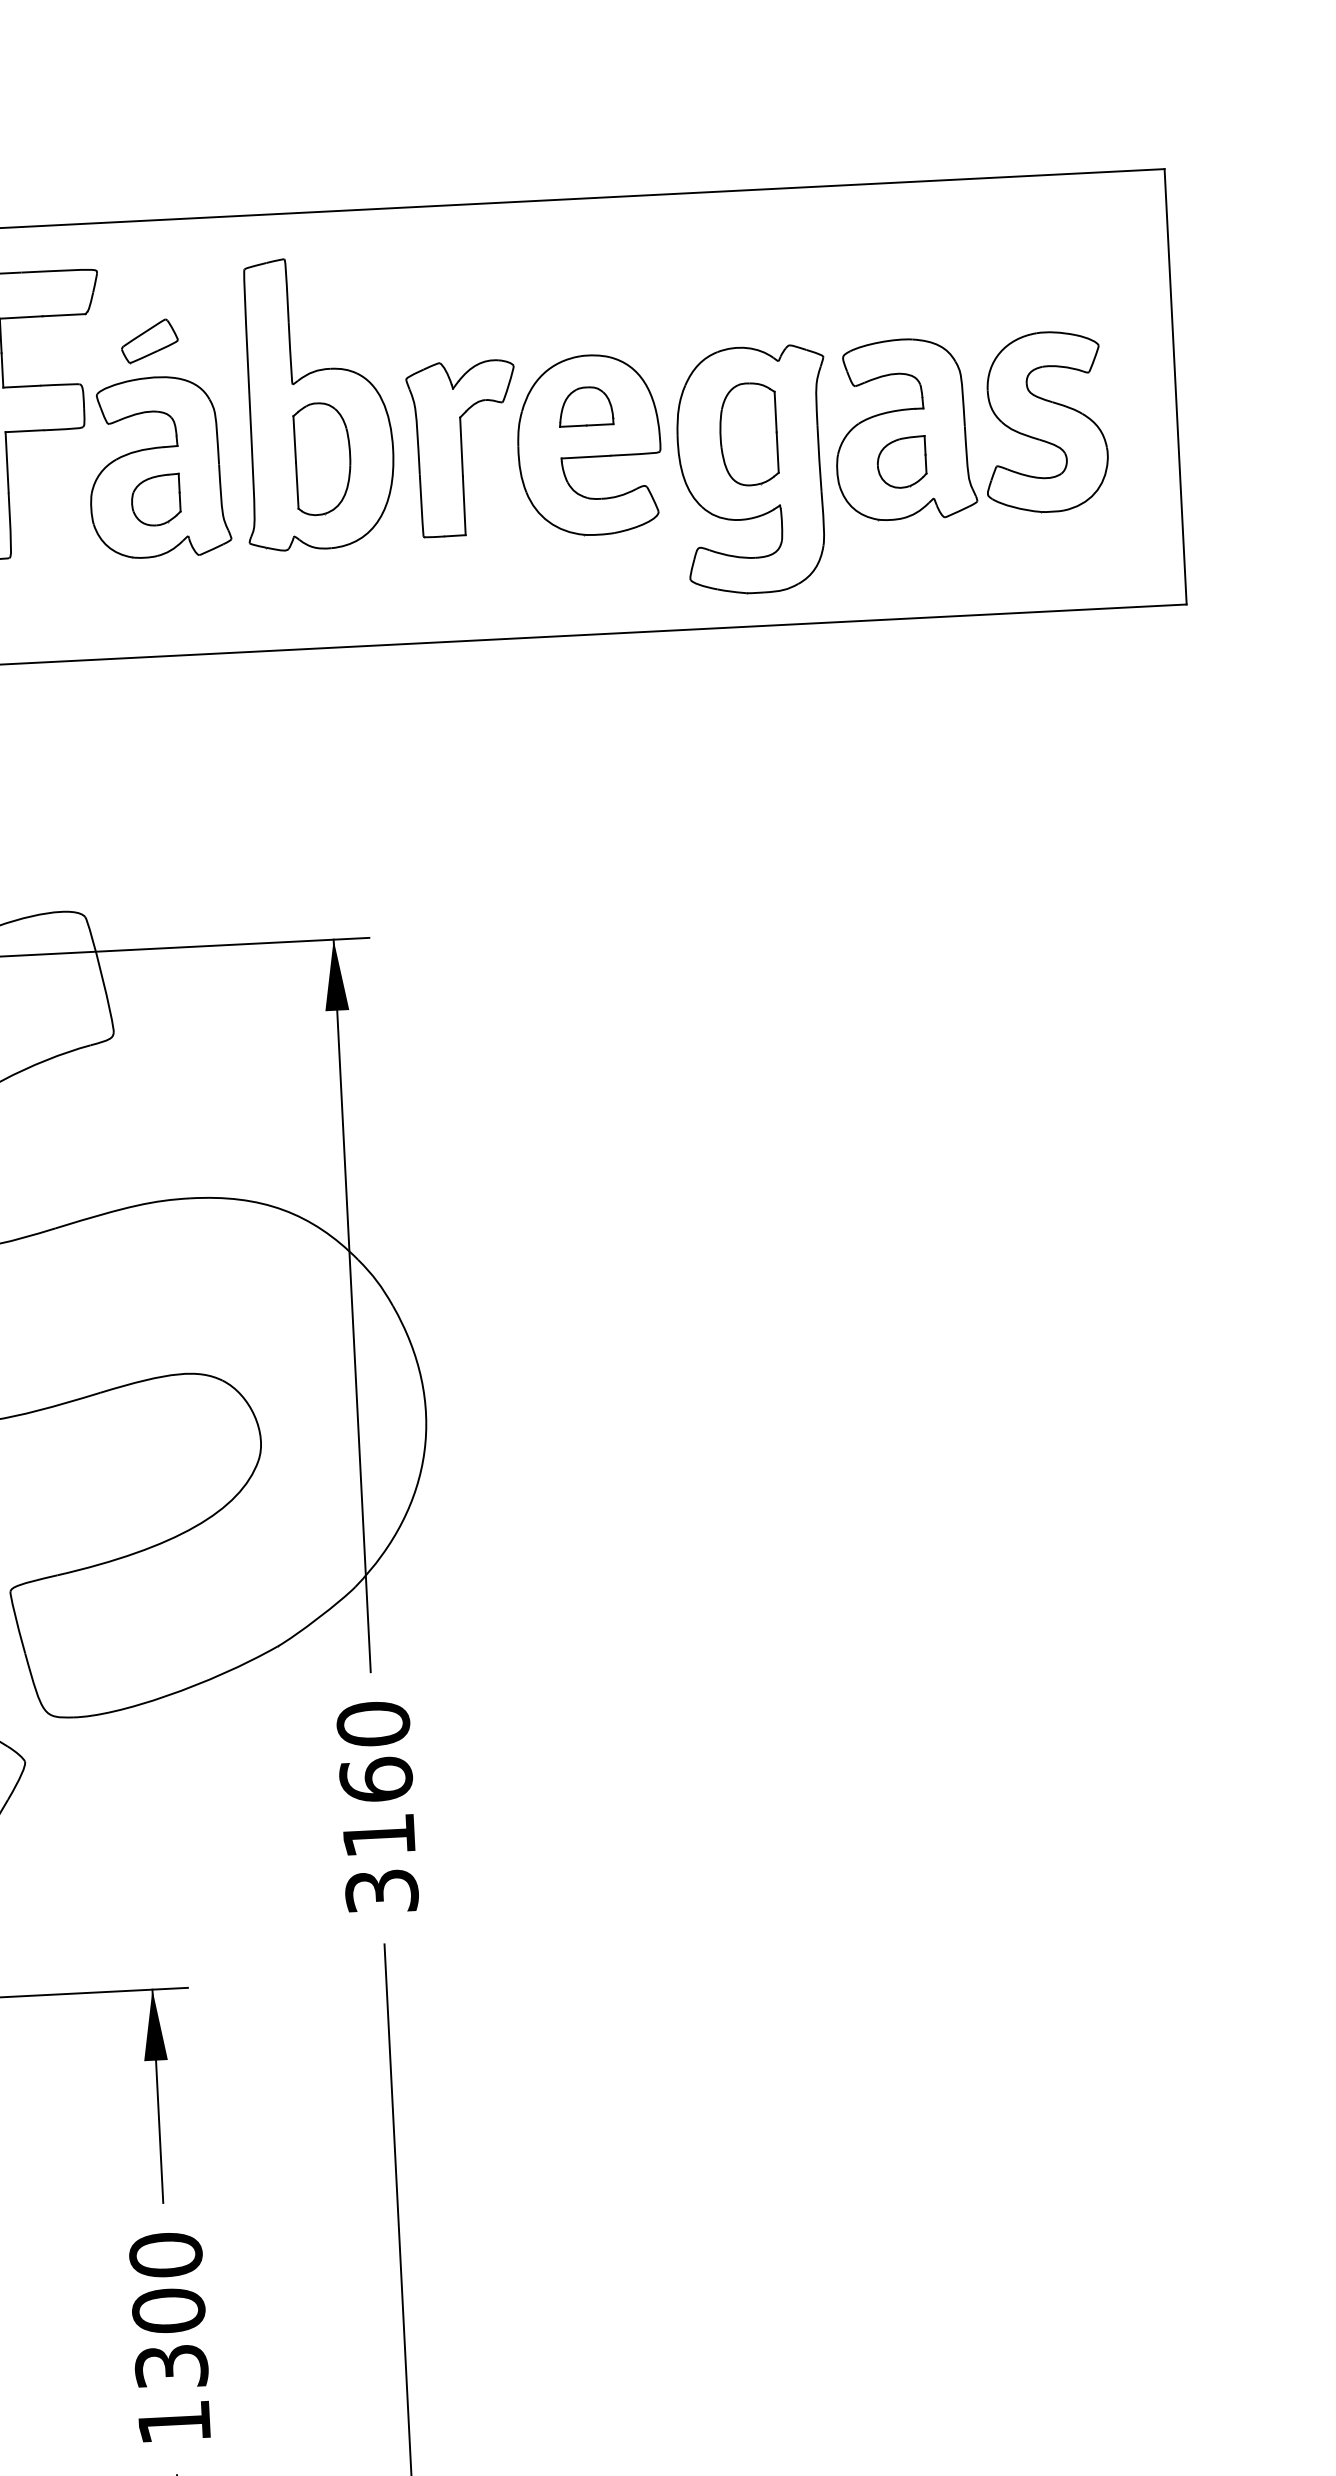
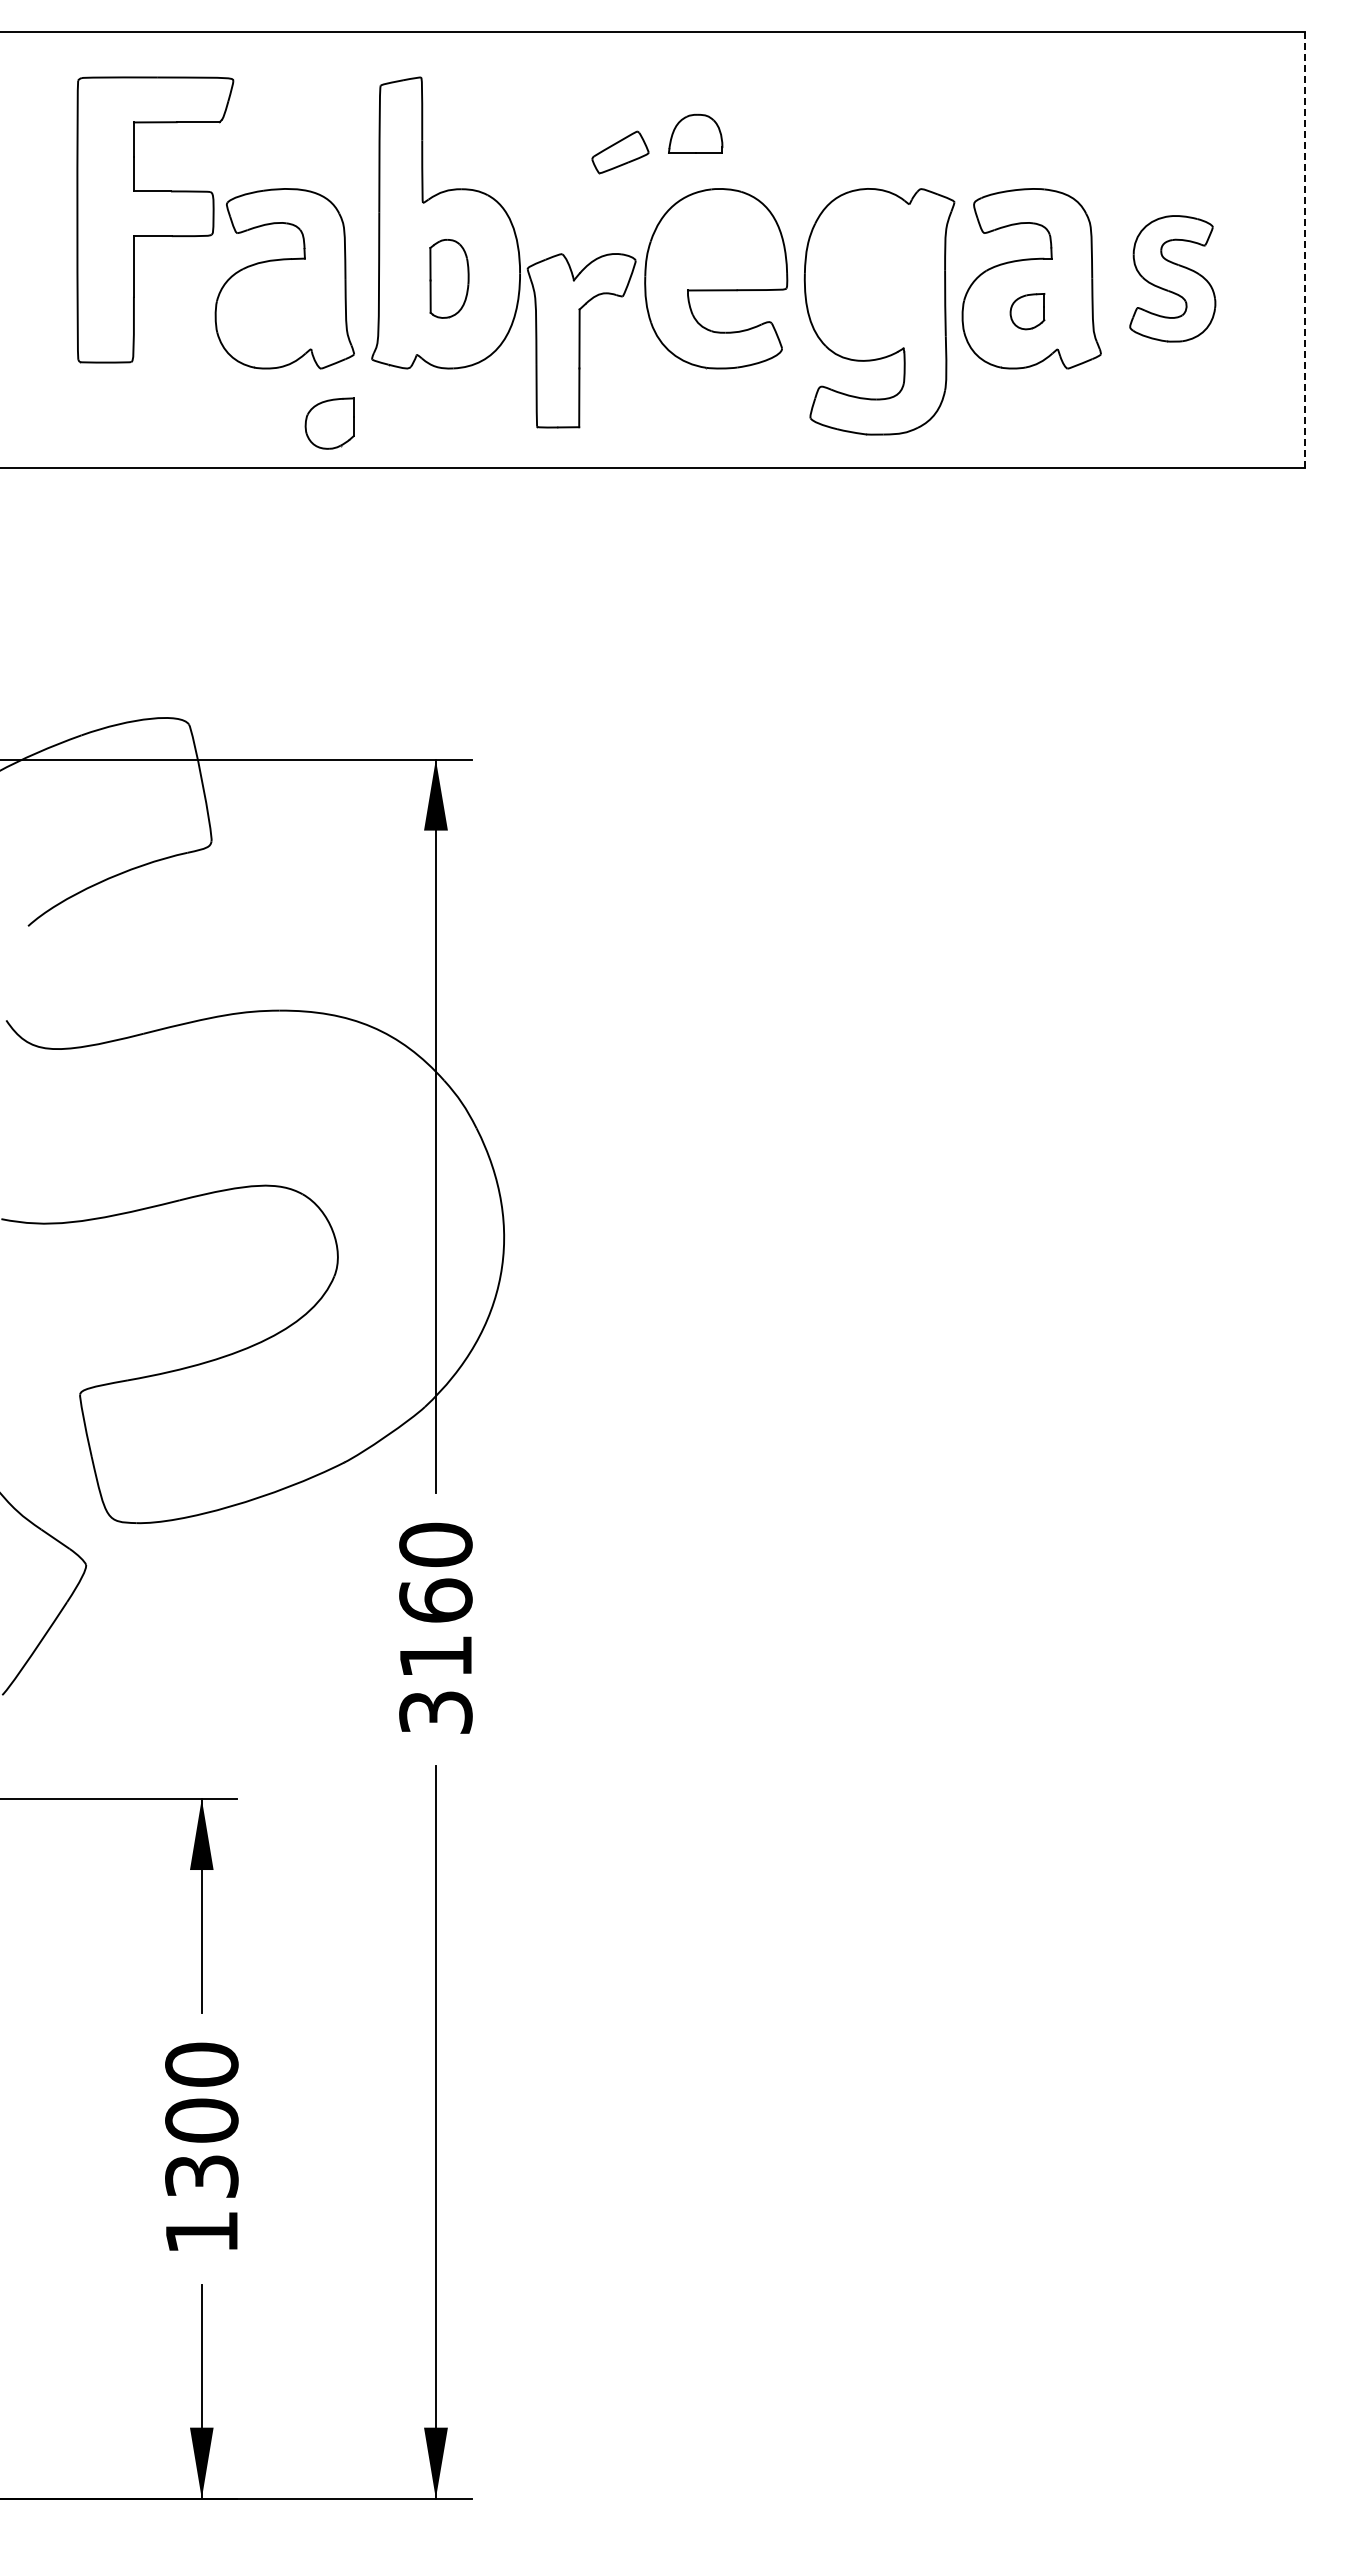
part: (149, 341) -> (620, 152), moved
line: (1175, 386) -> (1304, 249), solid -> dashed
part: (585, 406) -> (695, 133), moved
part: (1044, 421) -> (1172, 278), size x0.7
part: (748, 434) -> (875, 275), removed
part: (463, 448) -> (581, 340), moved
part: (322, 458) -> (449, 278), size x0.7
part: (901, 462) -> (1027, 311), size x0.7
part: (155, 500) -> (329, 423), moved

